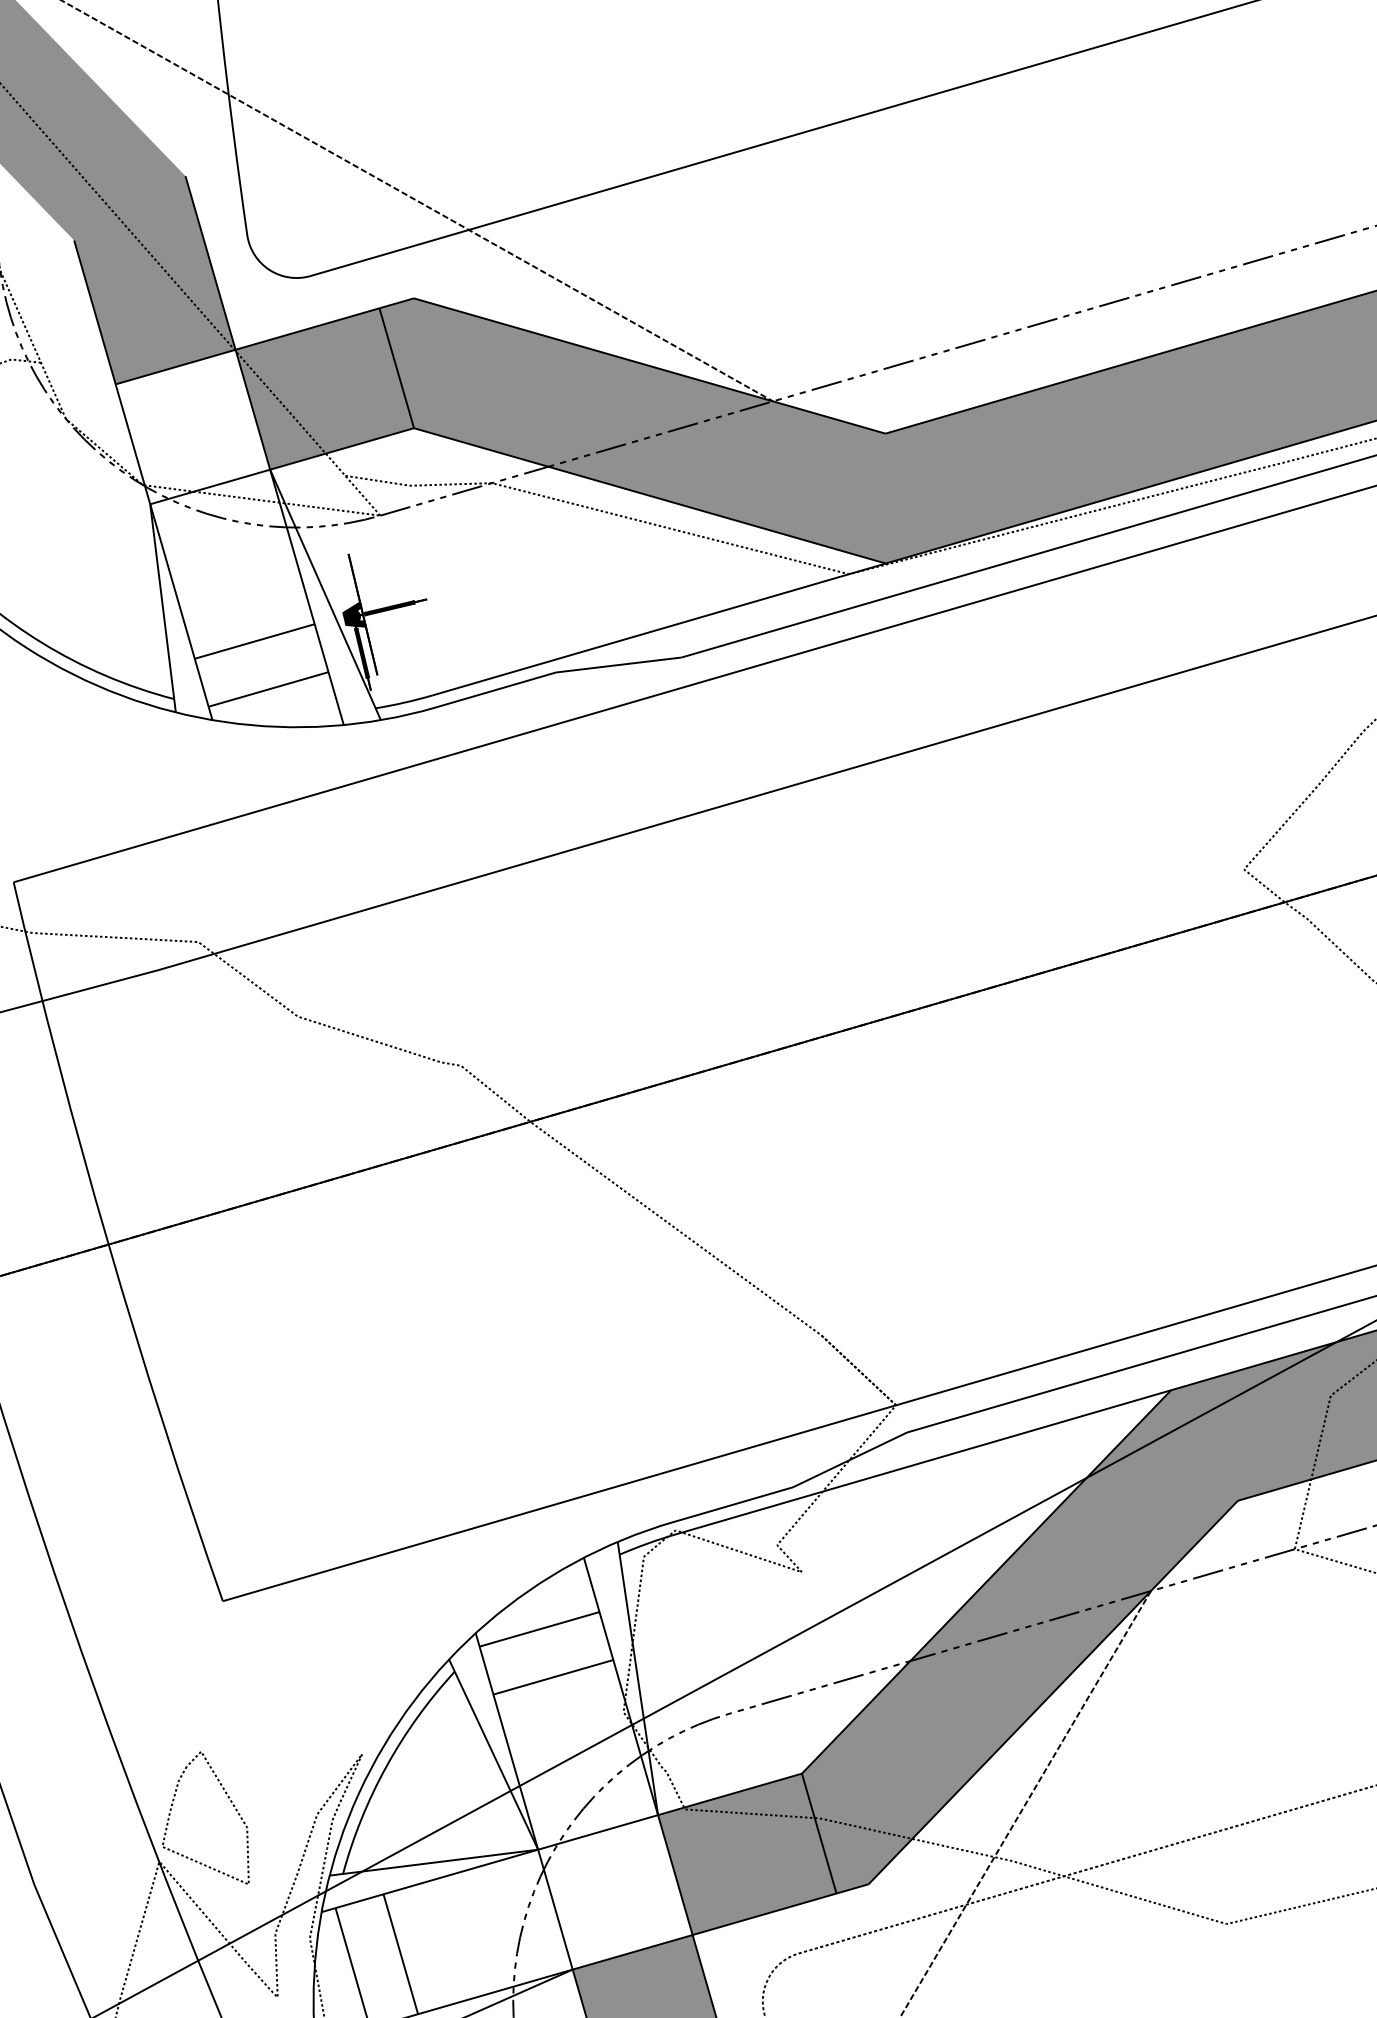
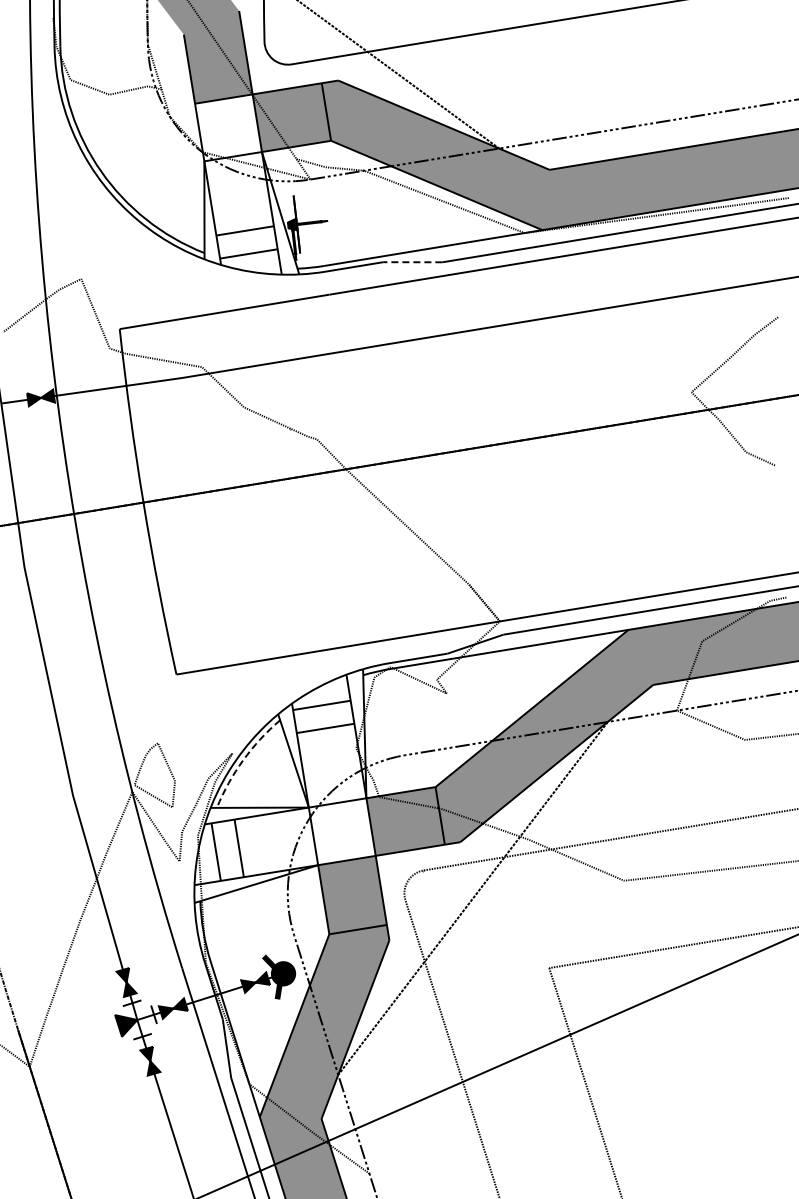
line: (618, 665) -> (412, 262), solid -> dashed
line: (387, 1766) -> (243, 760), solid -> dashed

